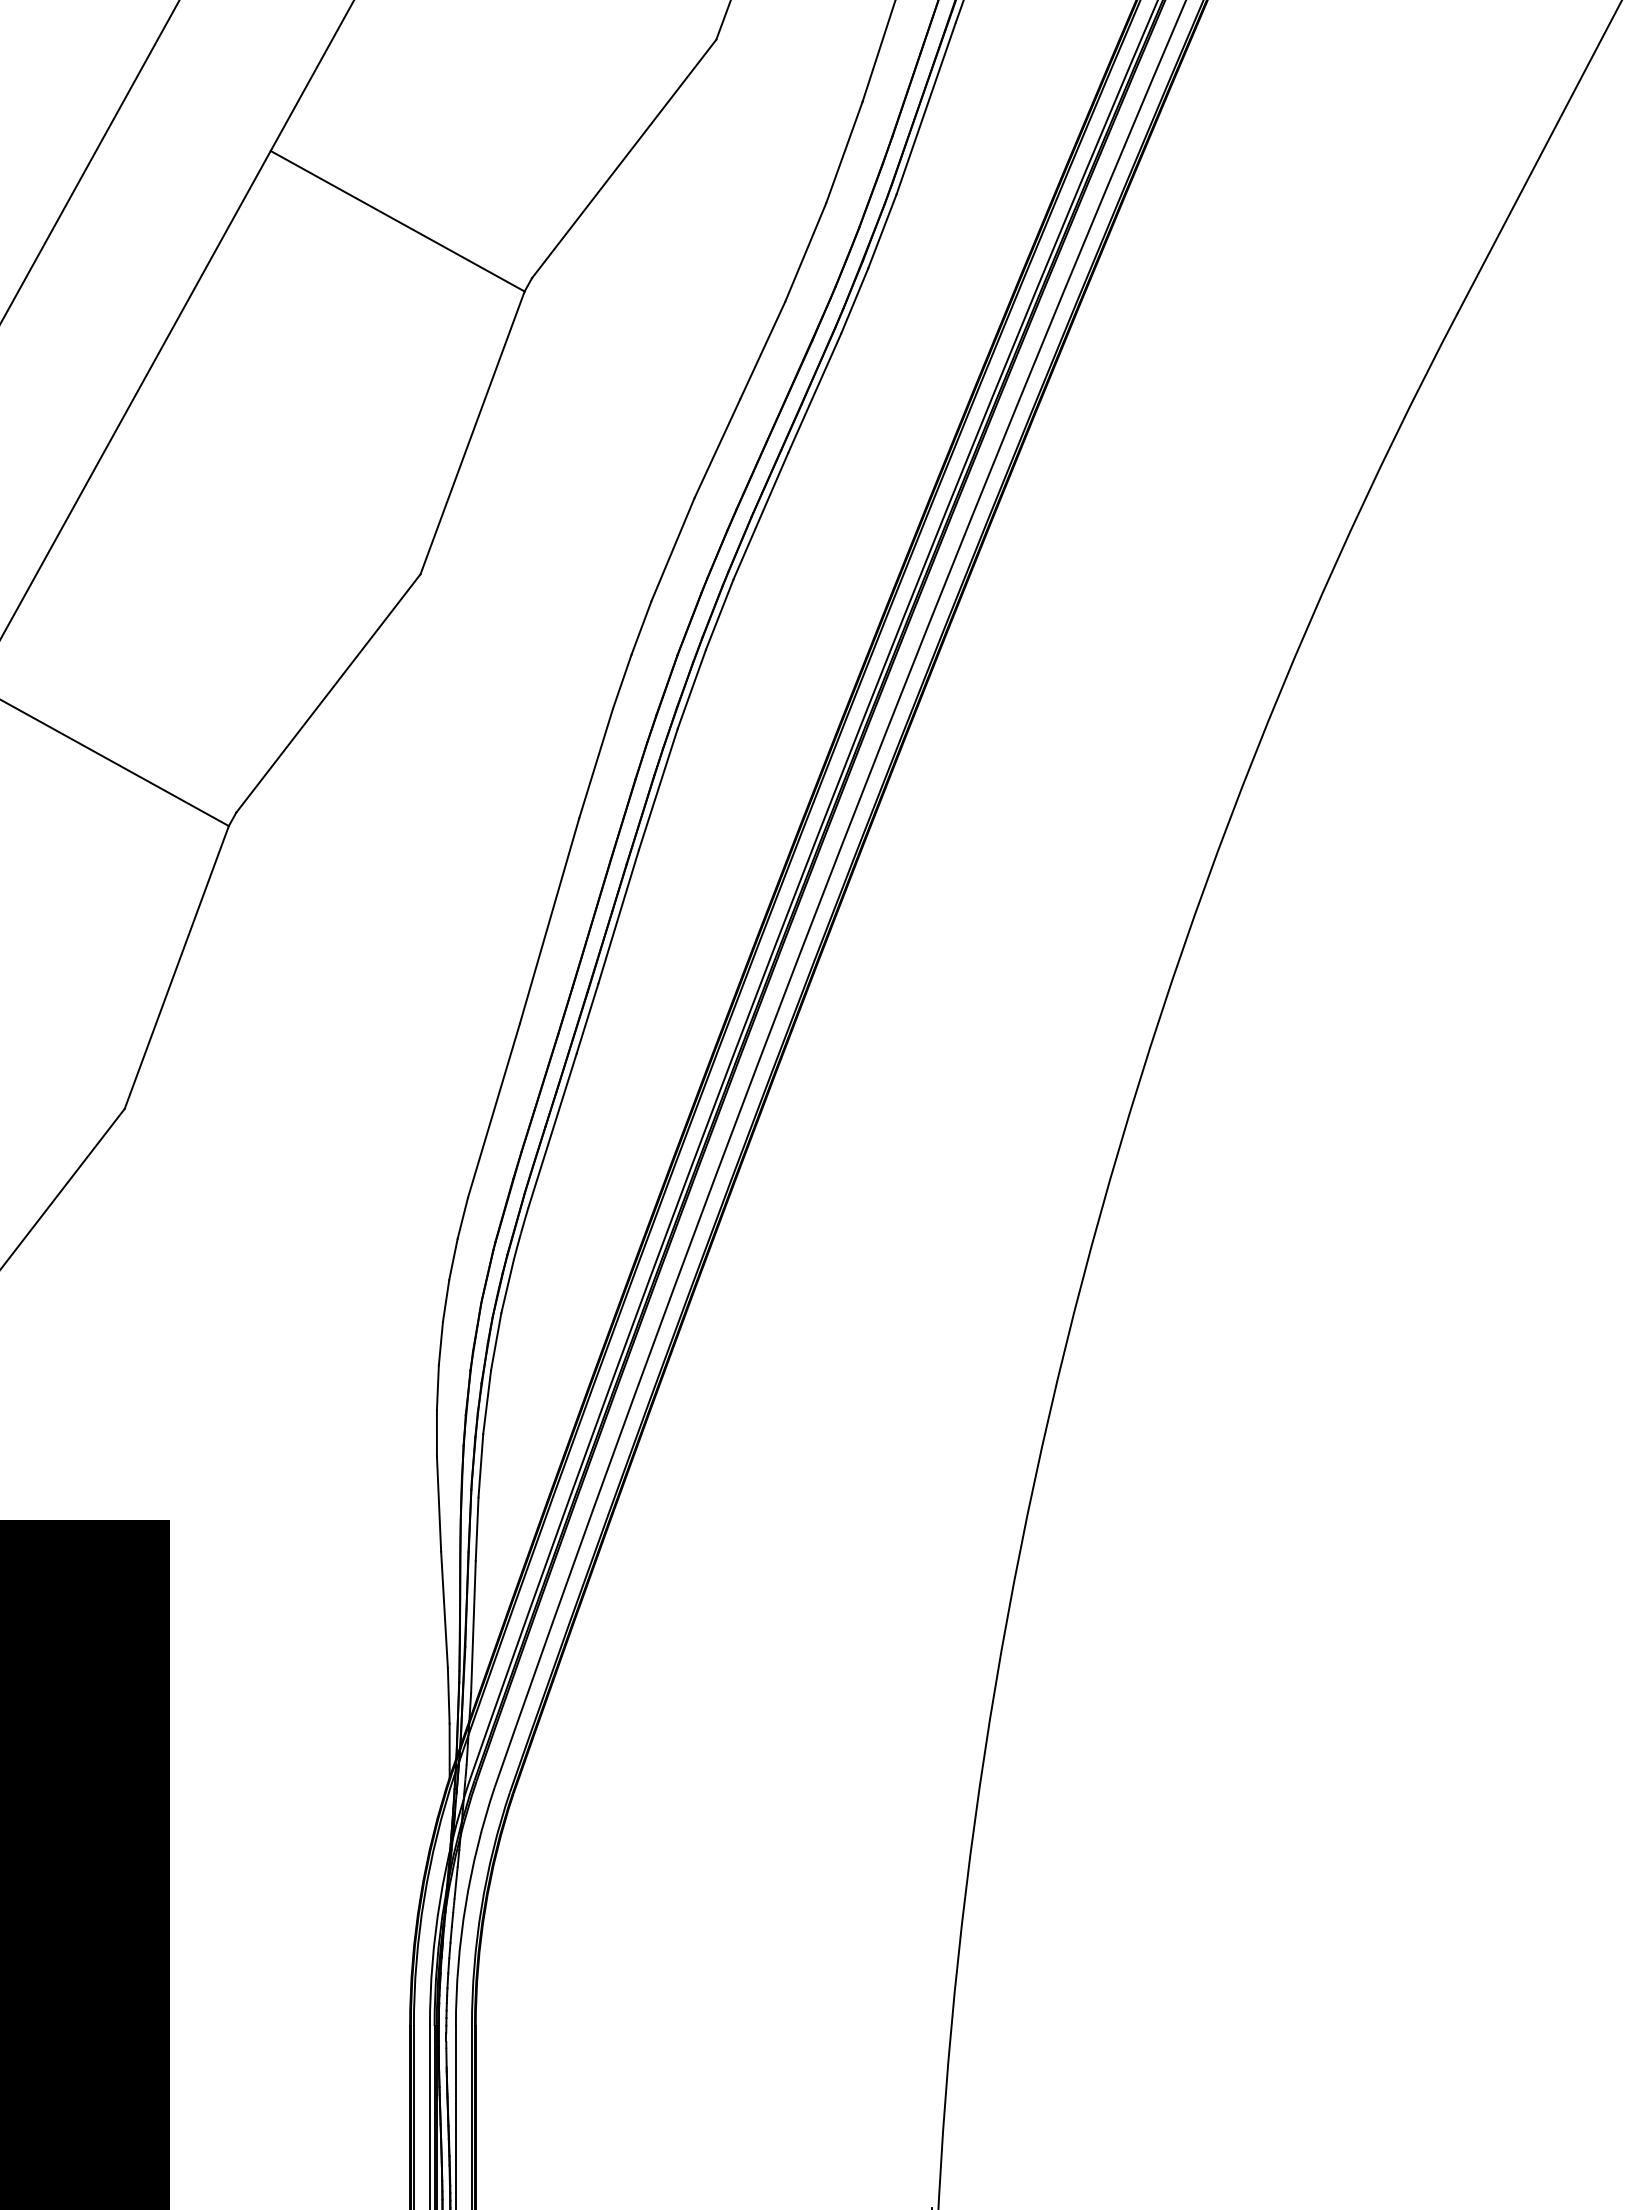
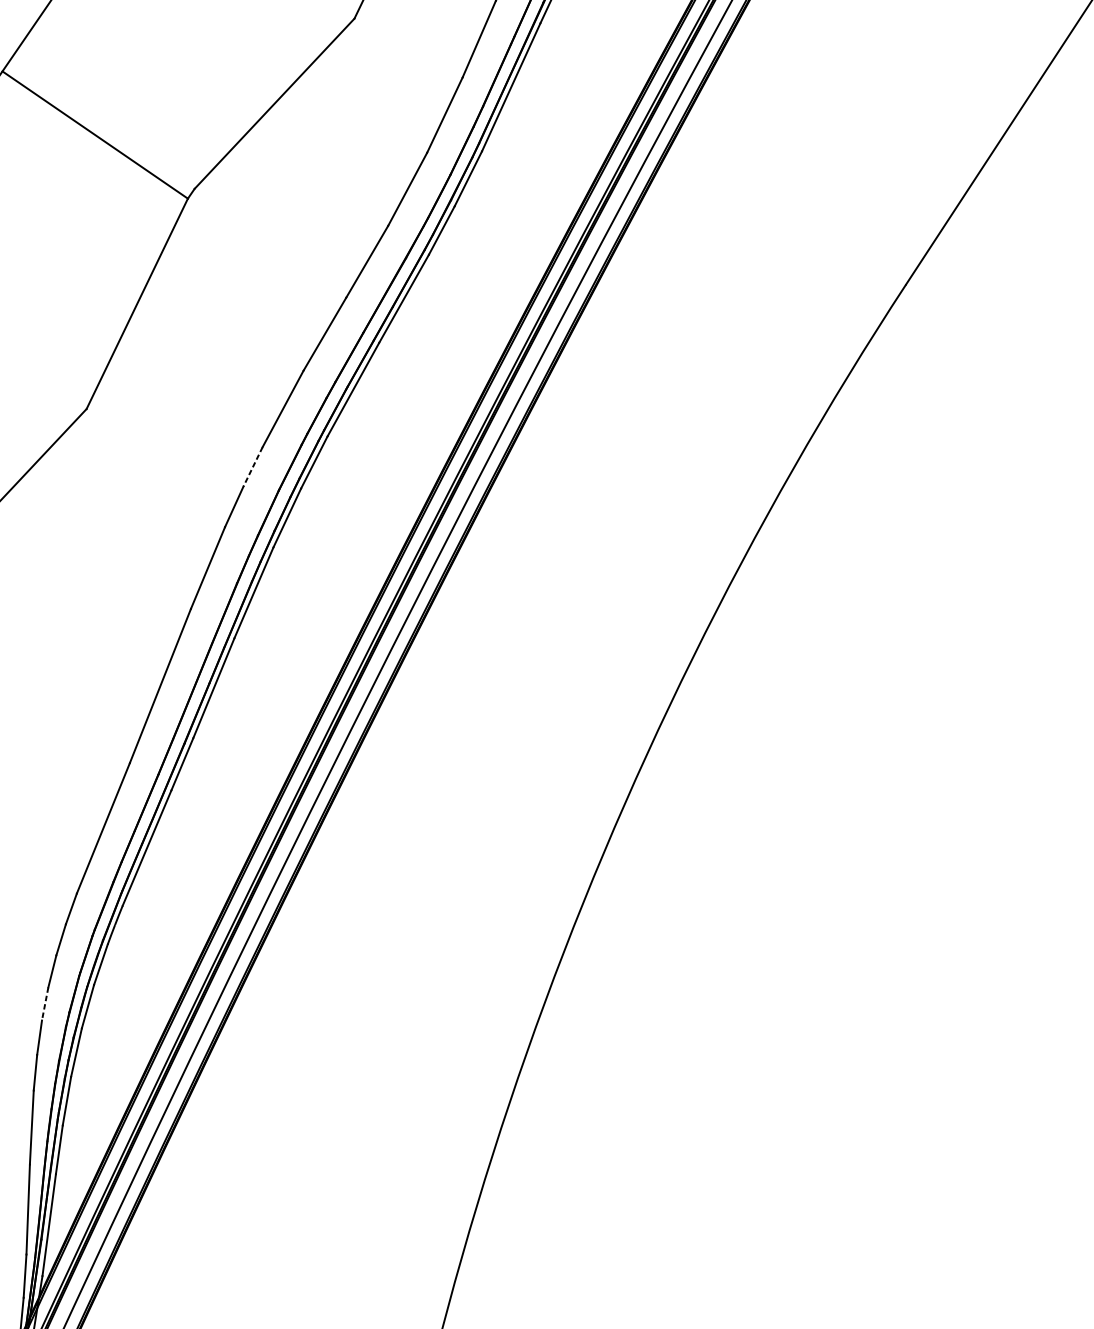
line: (641, 628) -> (253, 467), solid -> dashed
line: (440, 1343) -> (44, 1003), solid -> dashed

